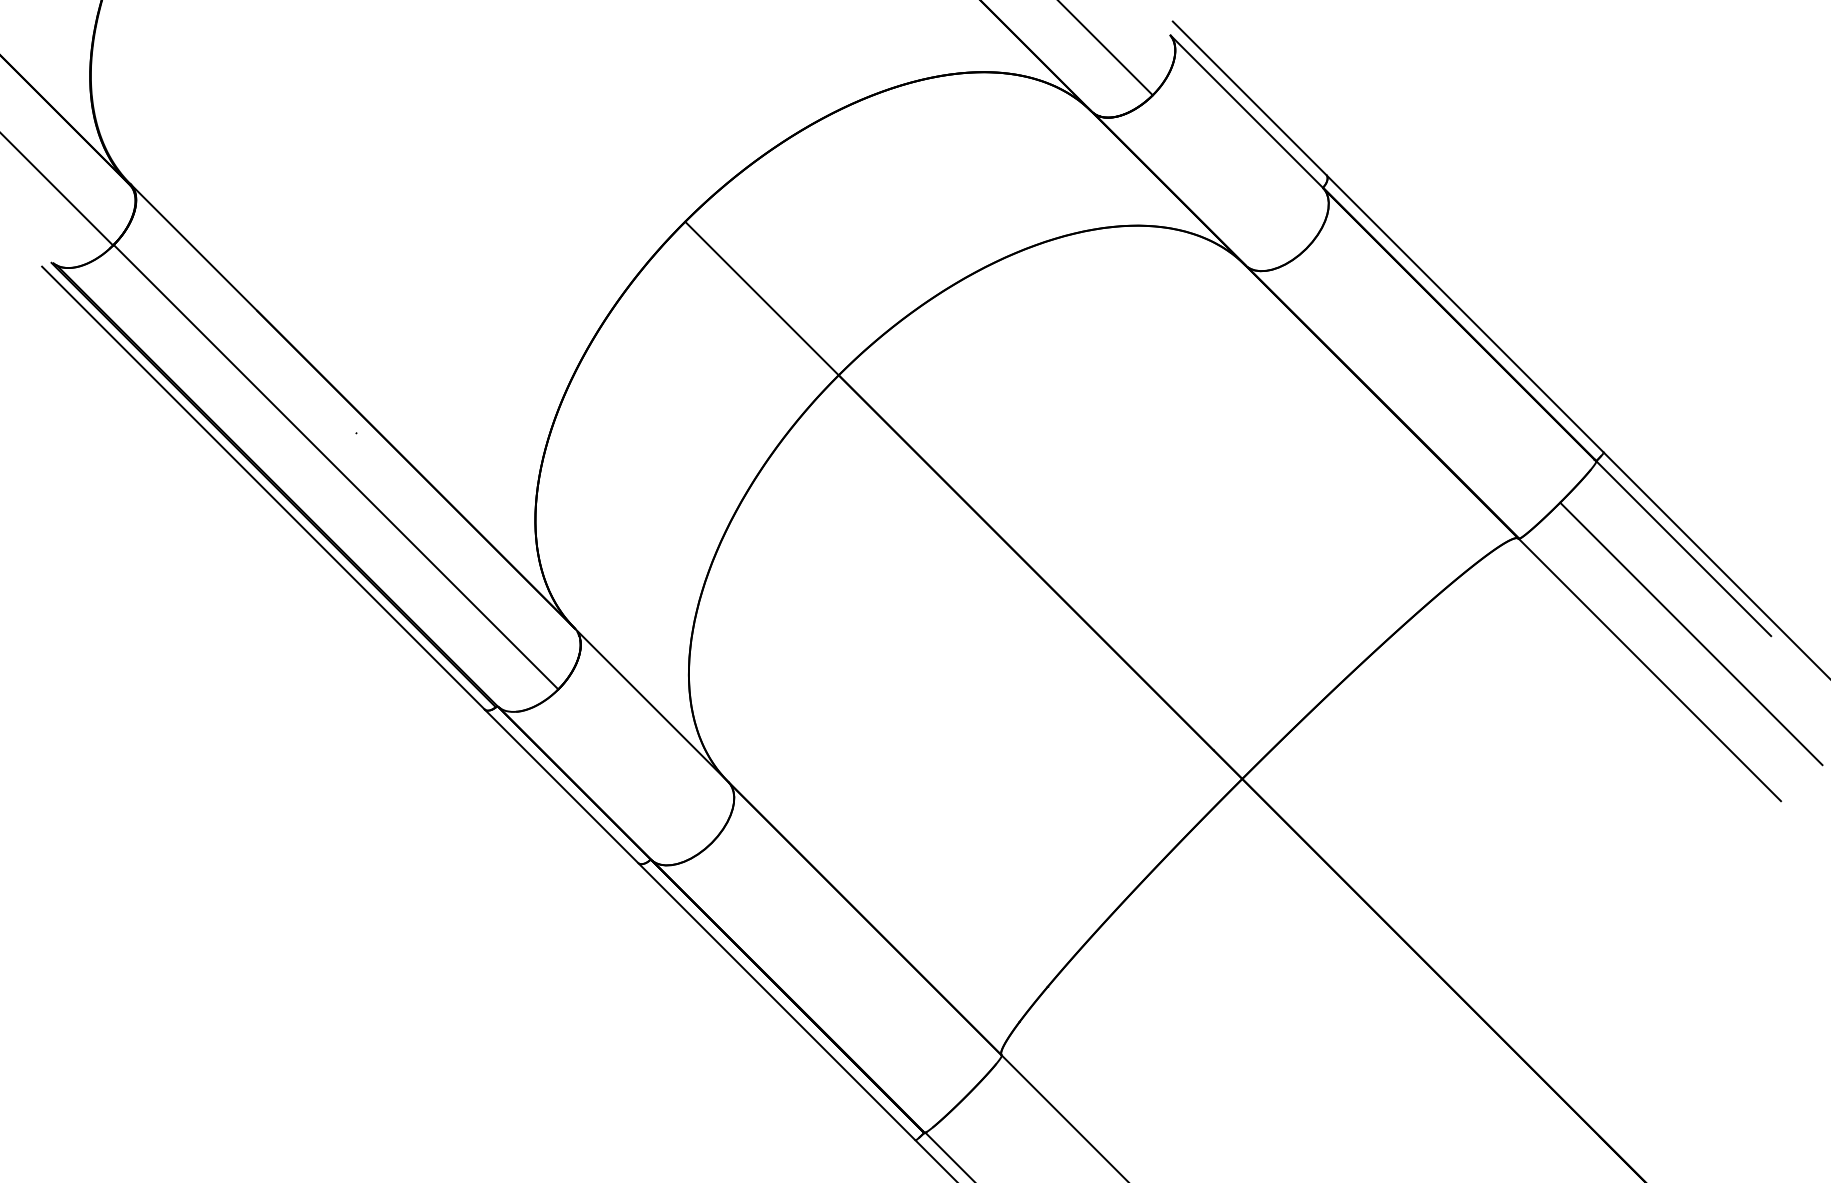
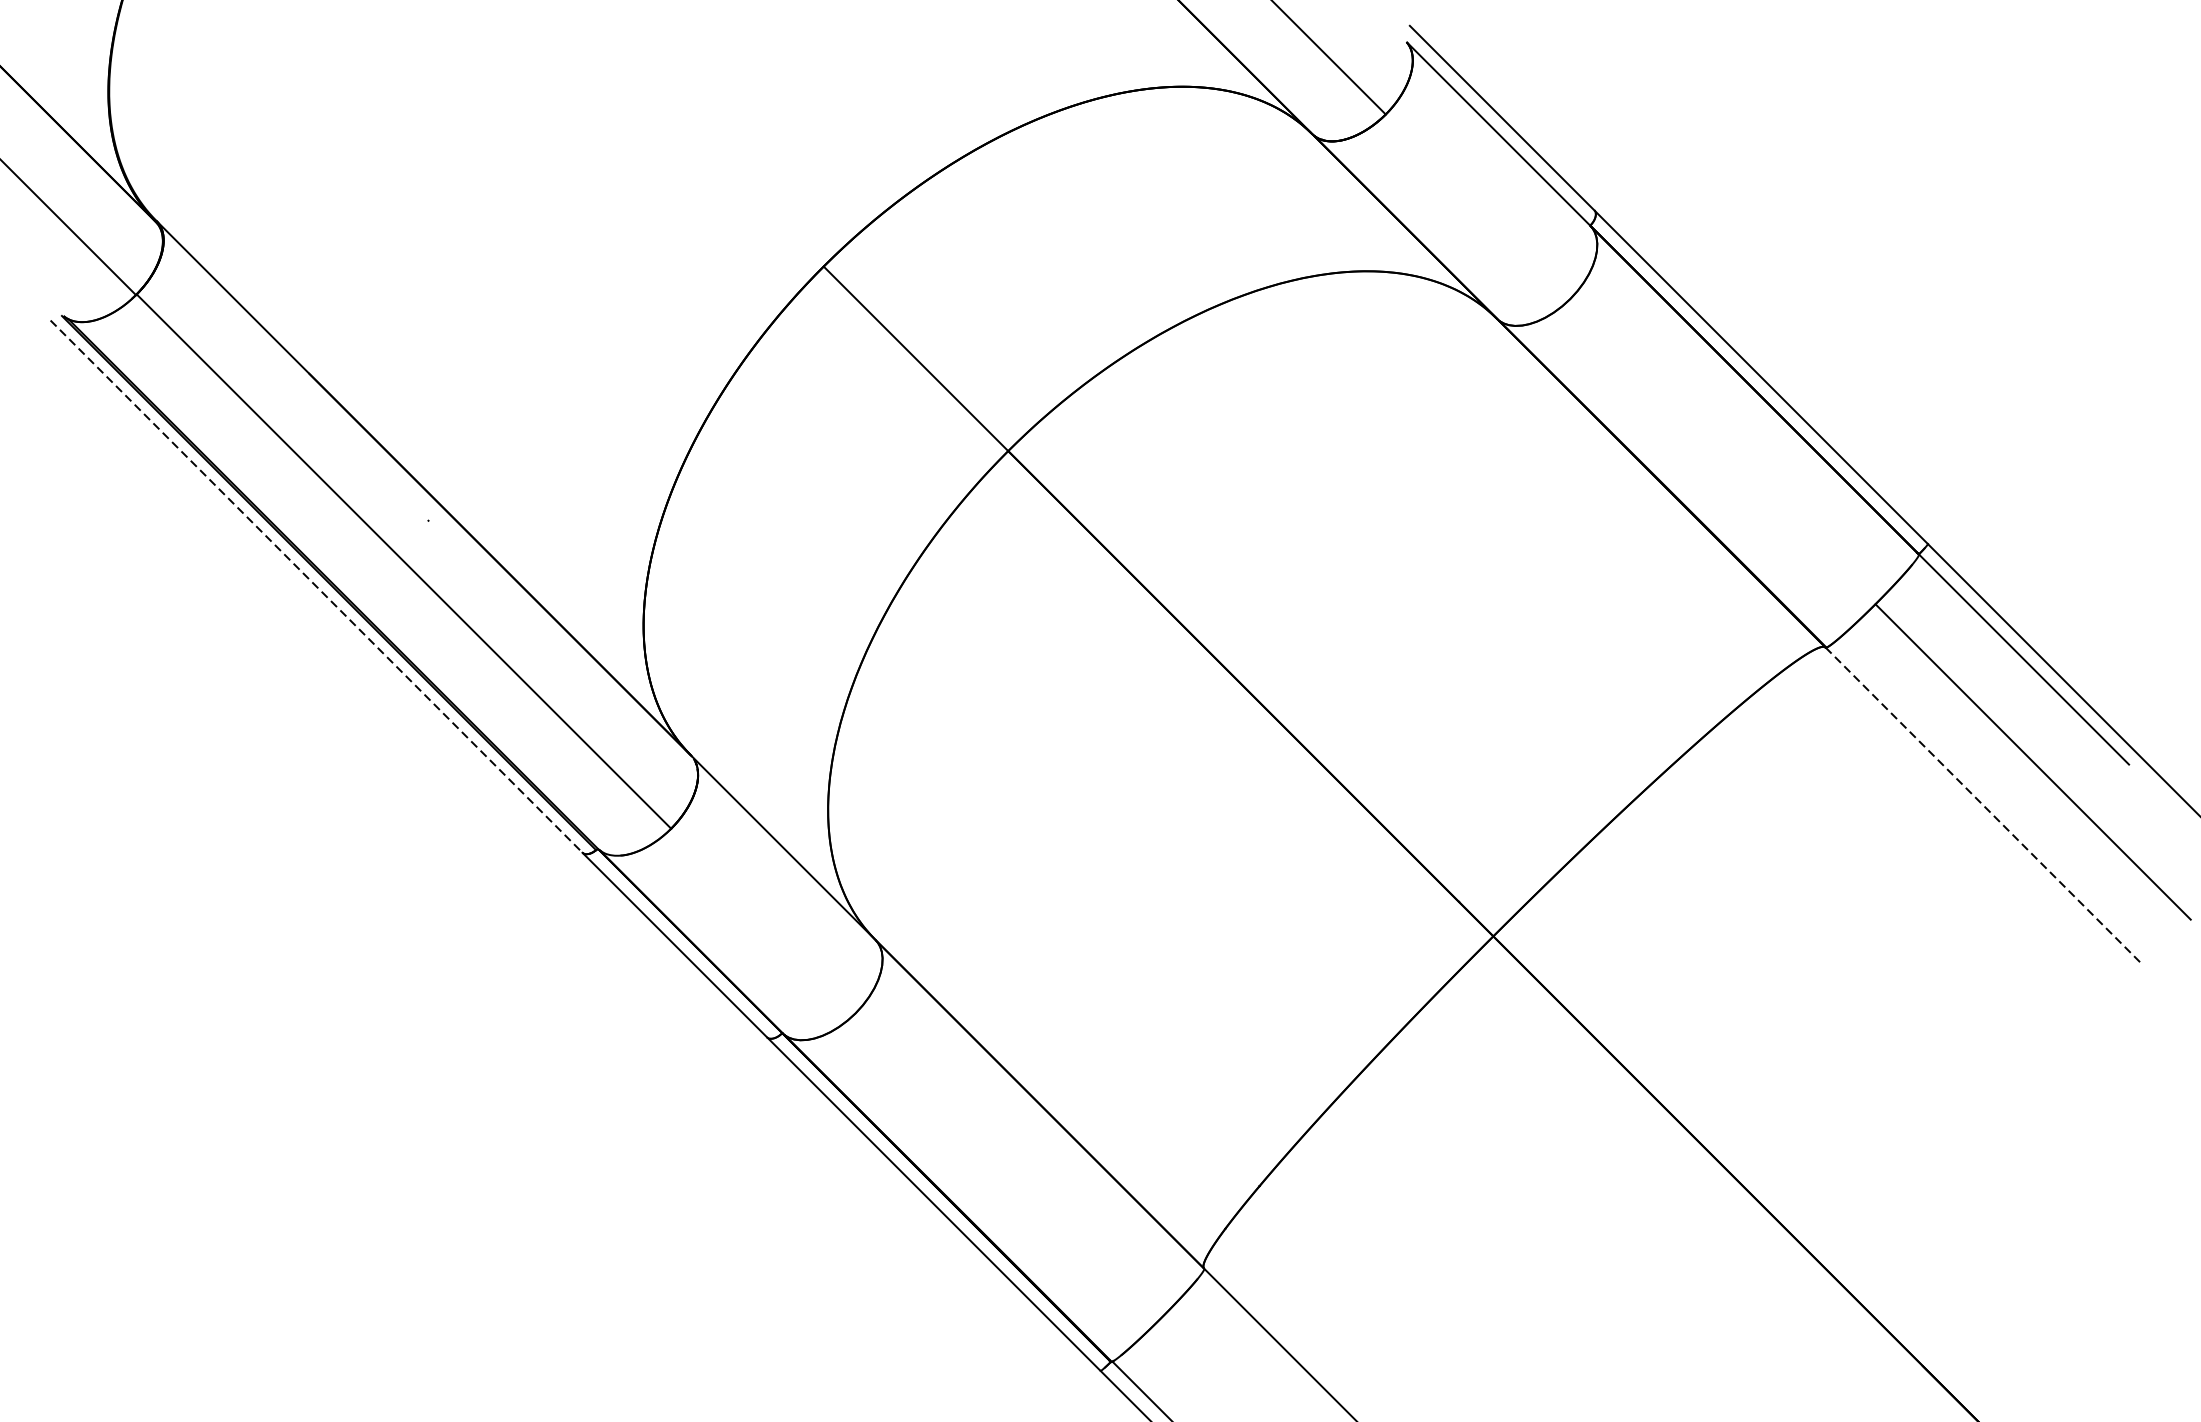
line: (263, 488) -> (316, 587), solid -> dashed
line: (1649, 669) -> (1982, 804), solid -> dashed

